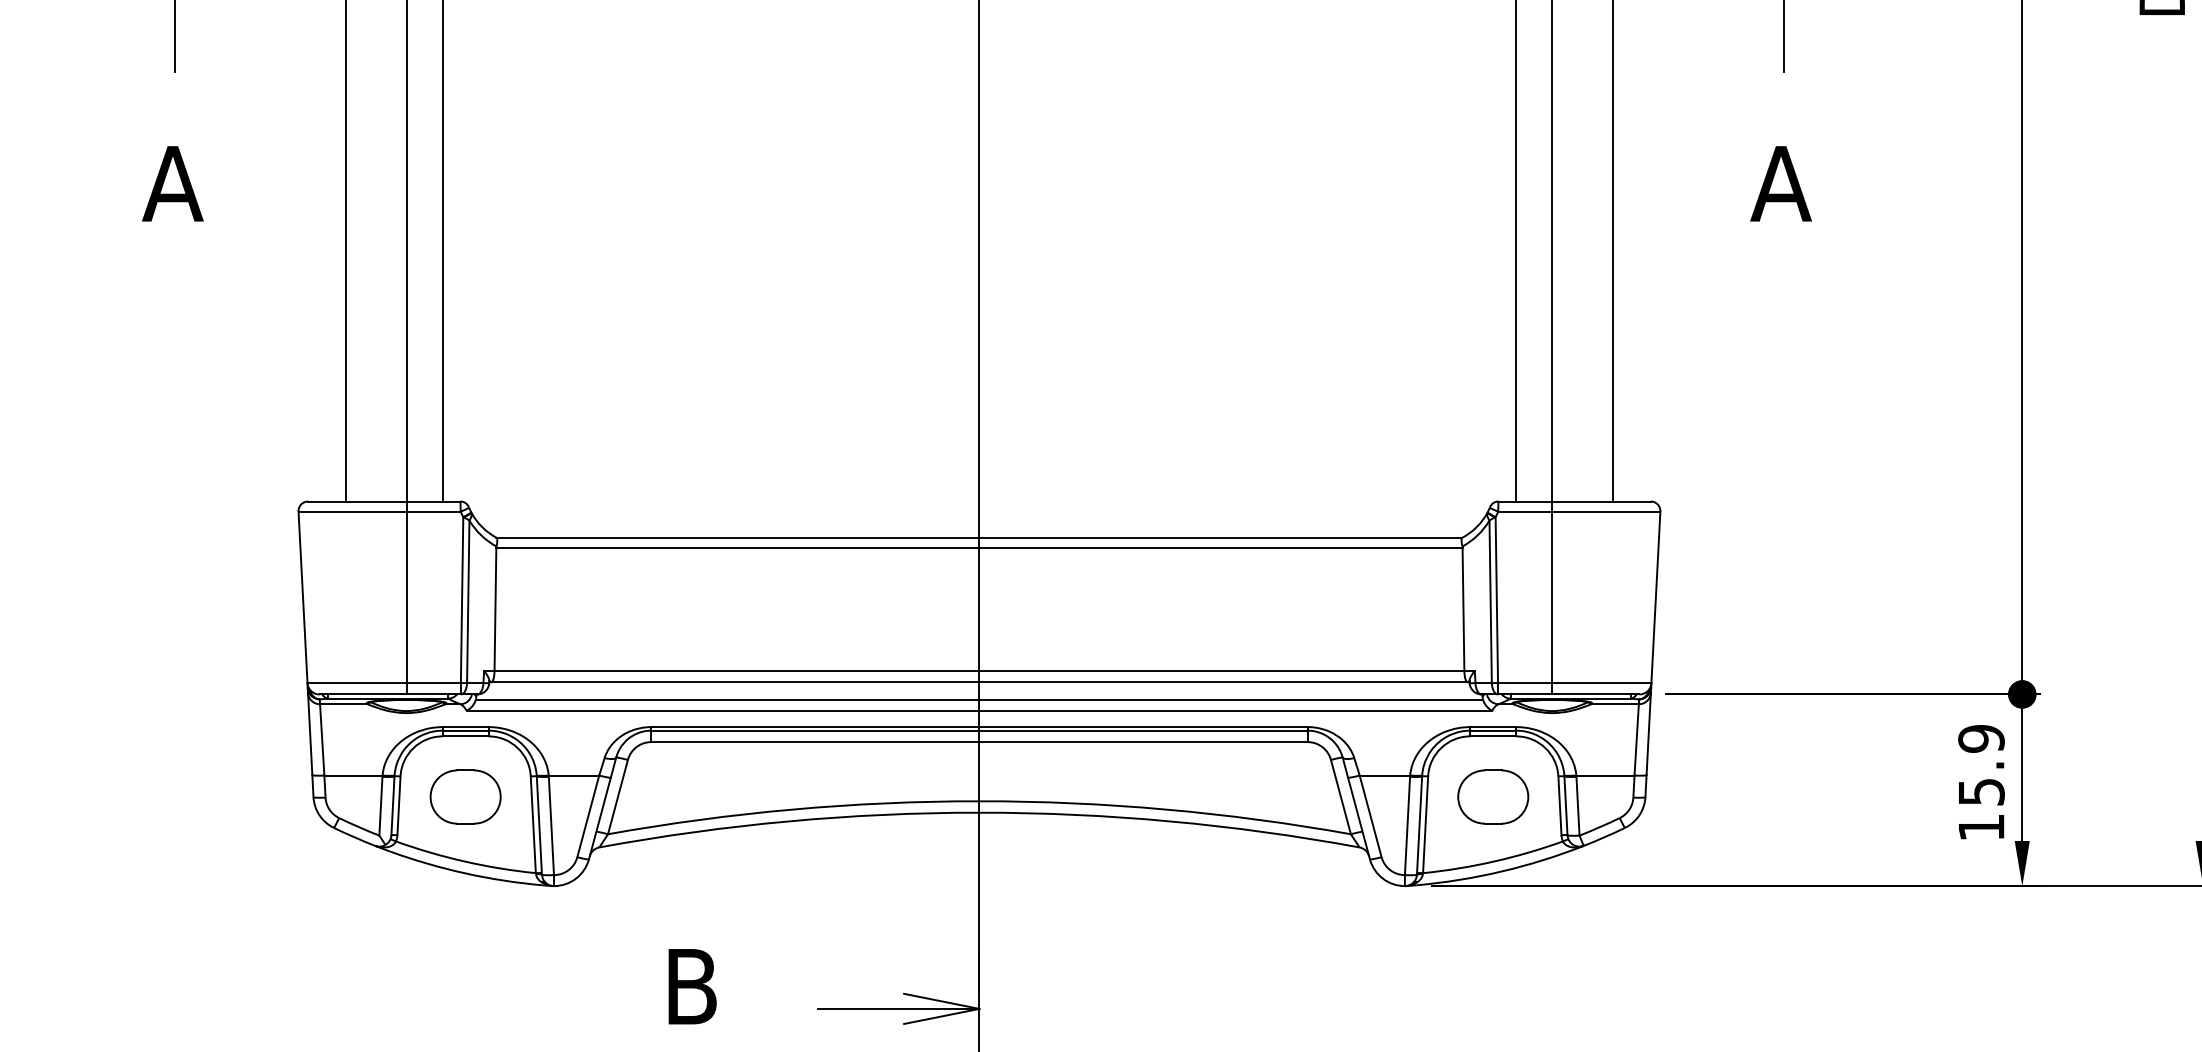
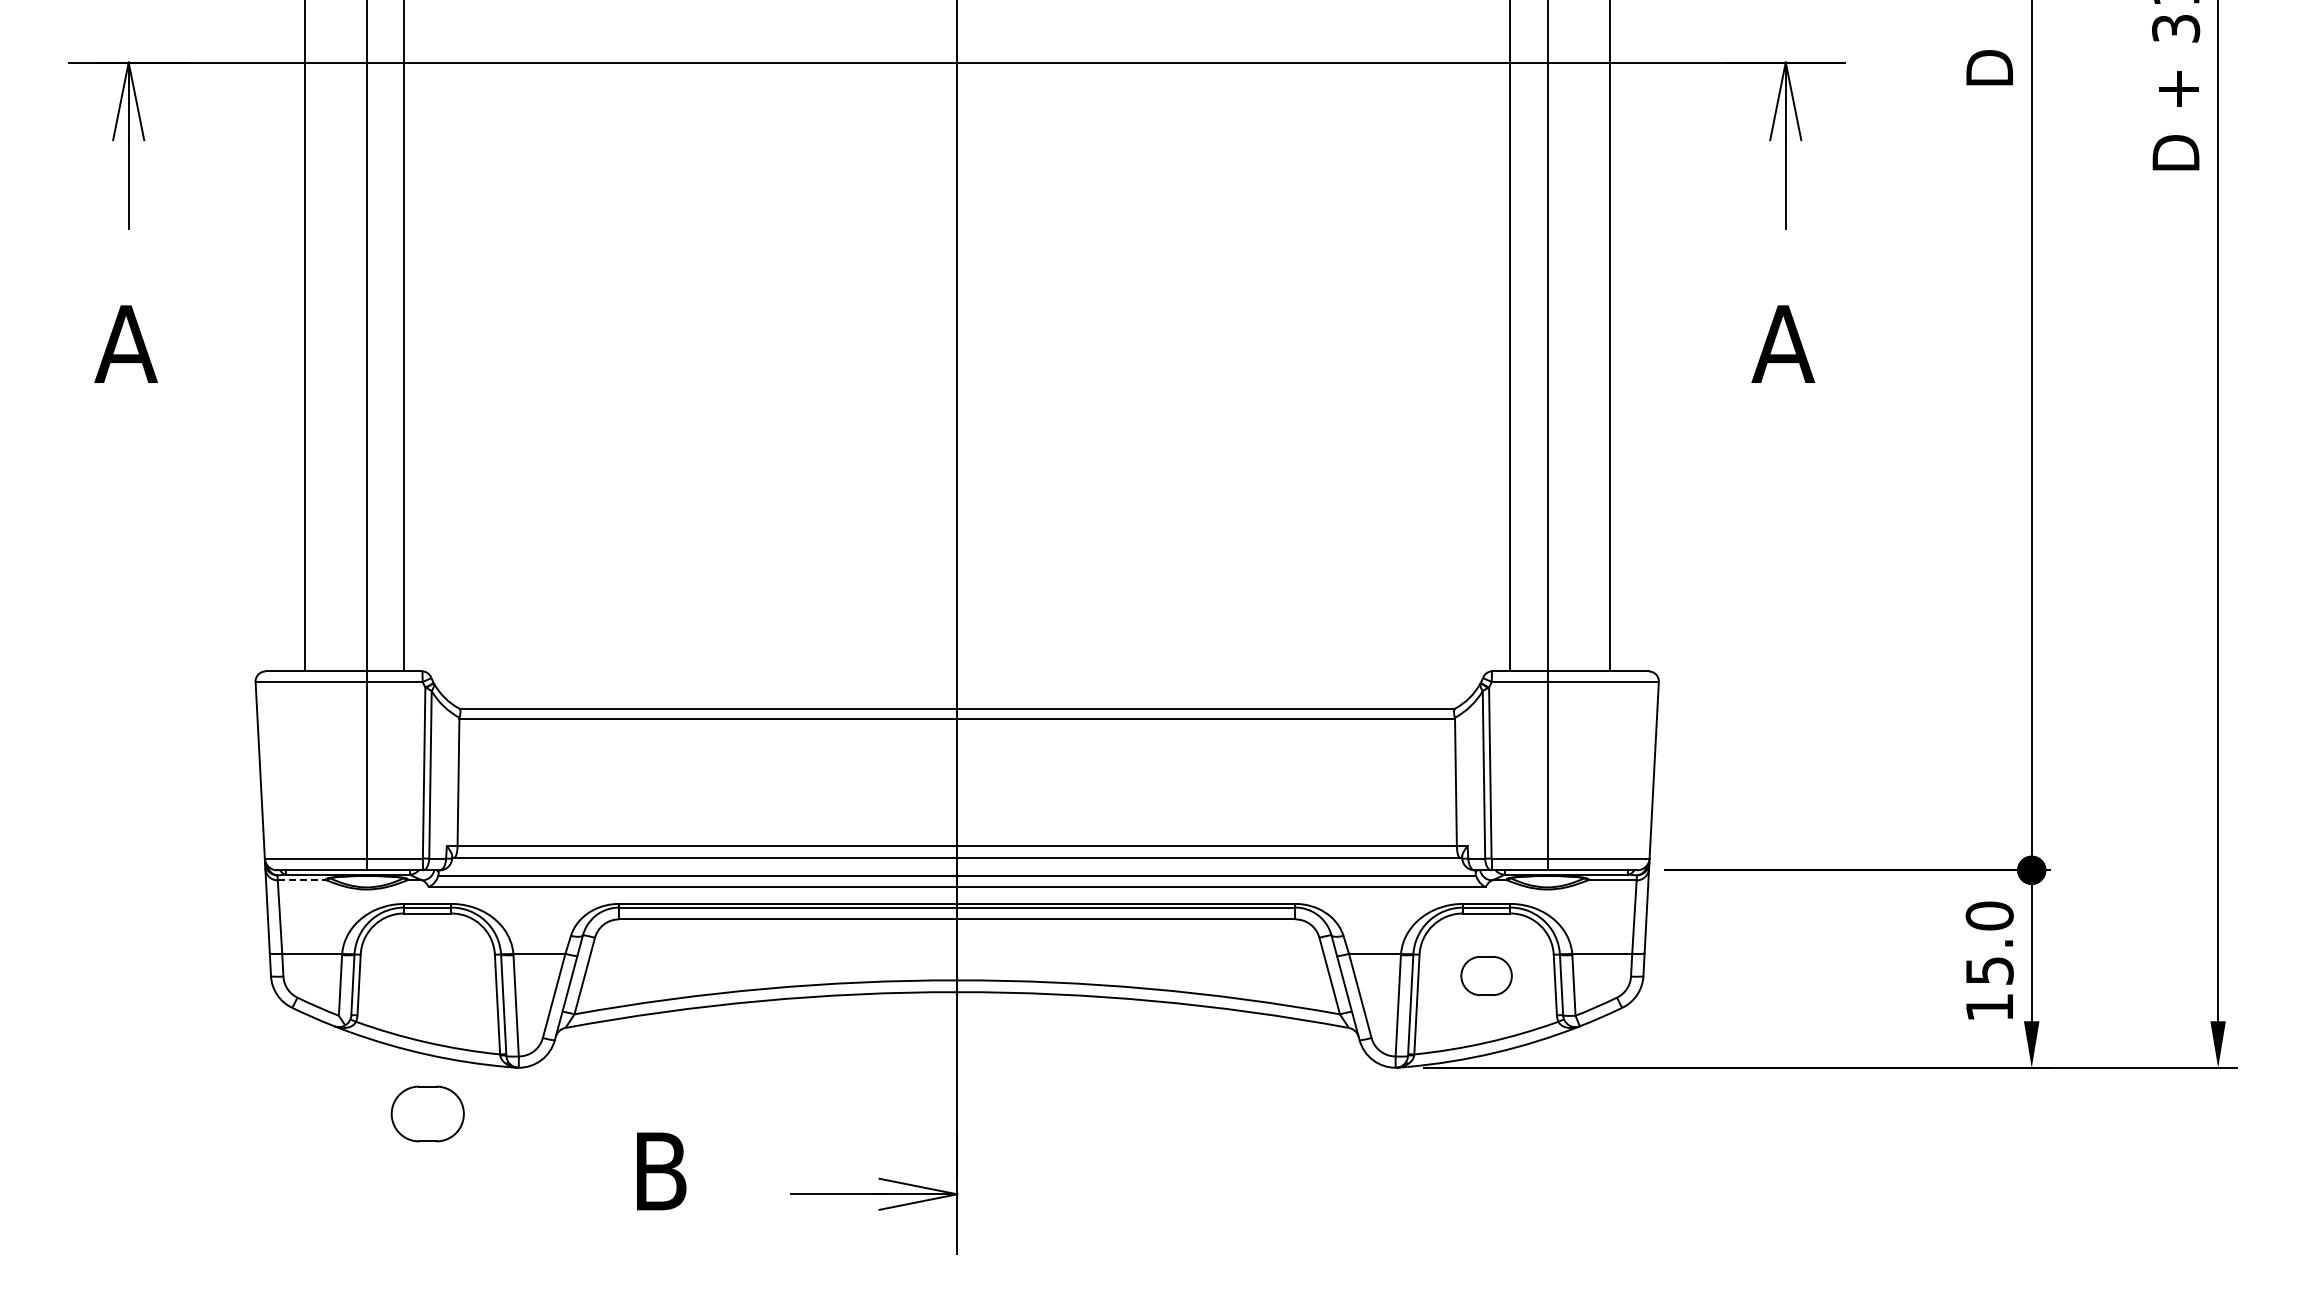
line: (344, 704) -> (302, 880), solid -> dashed
text: (1981, 738) -> (1989, 915), 15.9 -> 15.0
part: (465, 796) -> (427, 1113), moved
part: (1493, 796) -> (1486, 975), size x0.7

